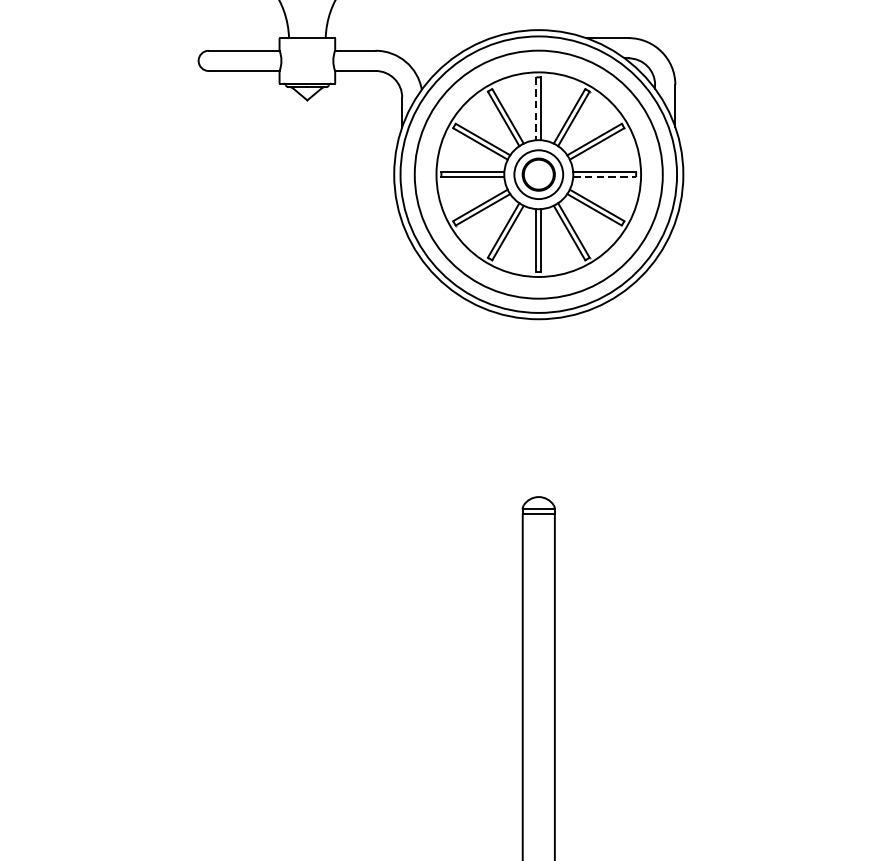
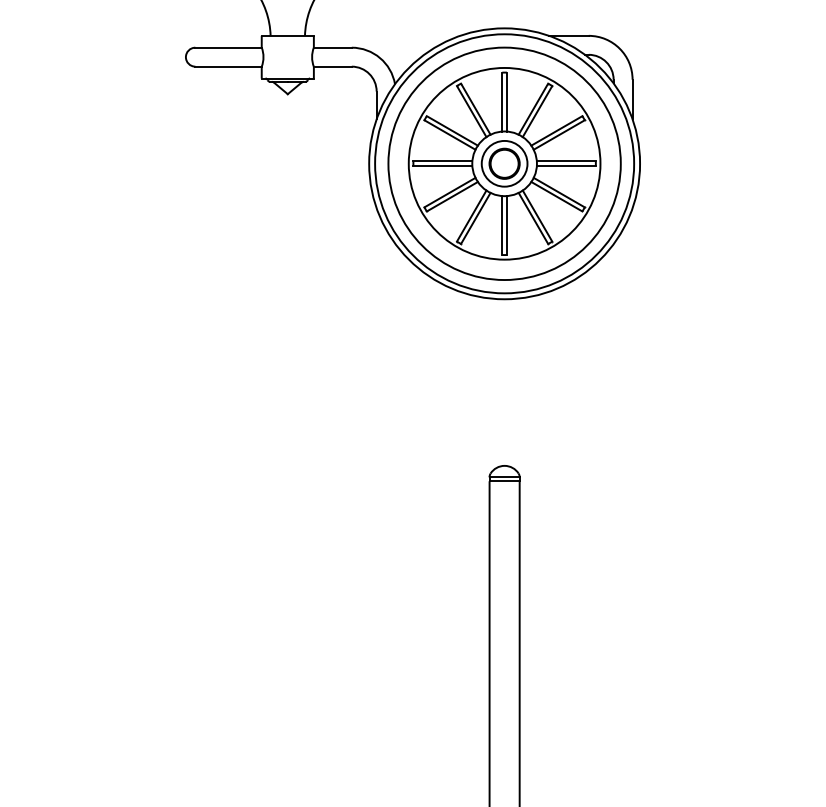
line: (536, 109) -> (502, 102), dashed -> solid
line: (604, 177) -> (566, 166), dashed -> solid

